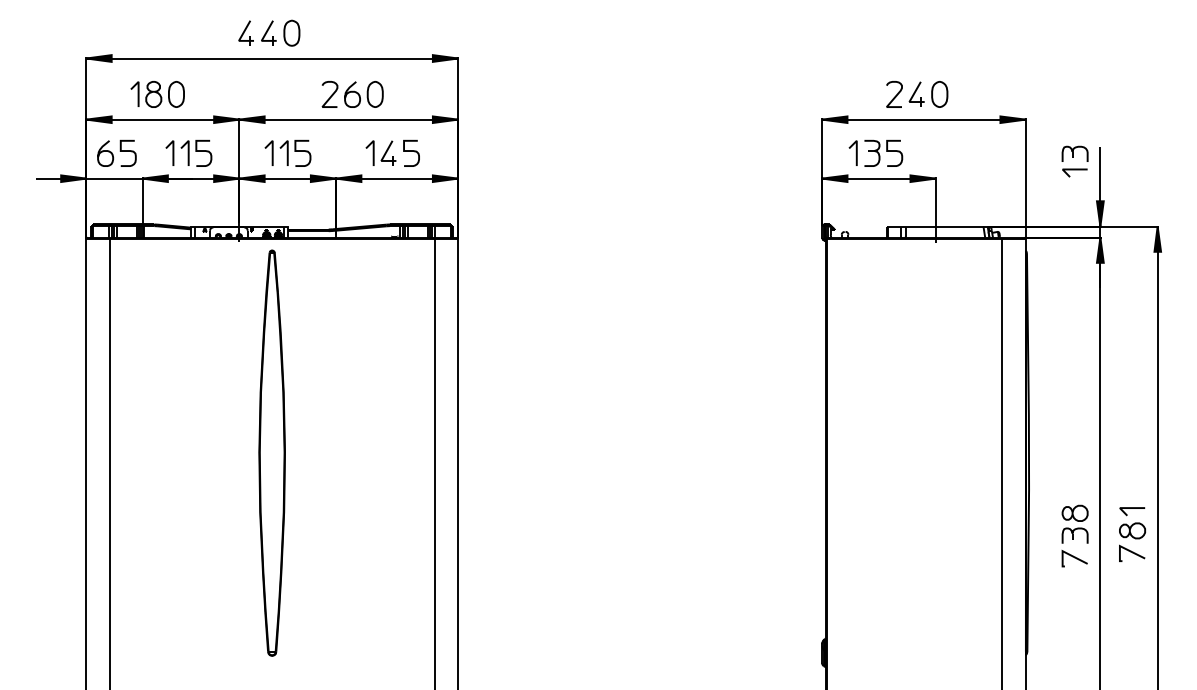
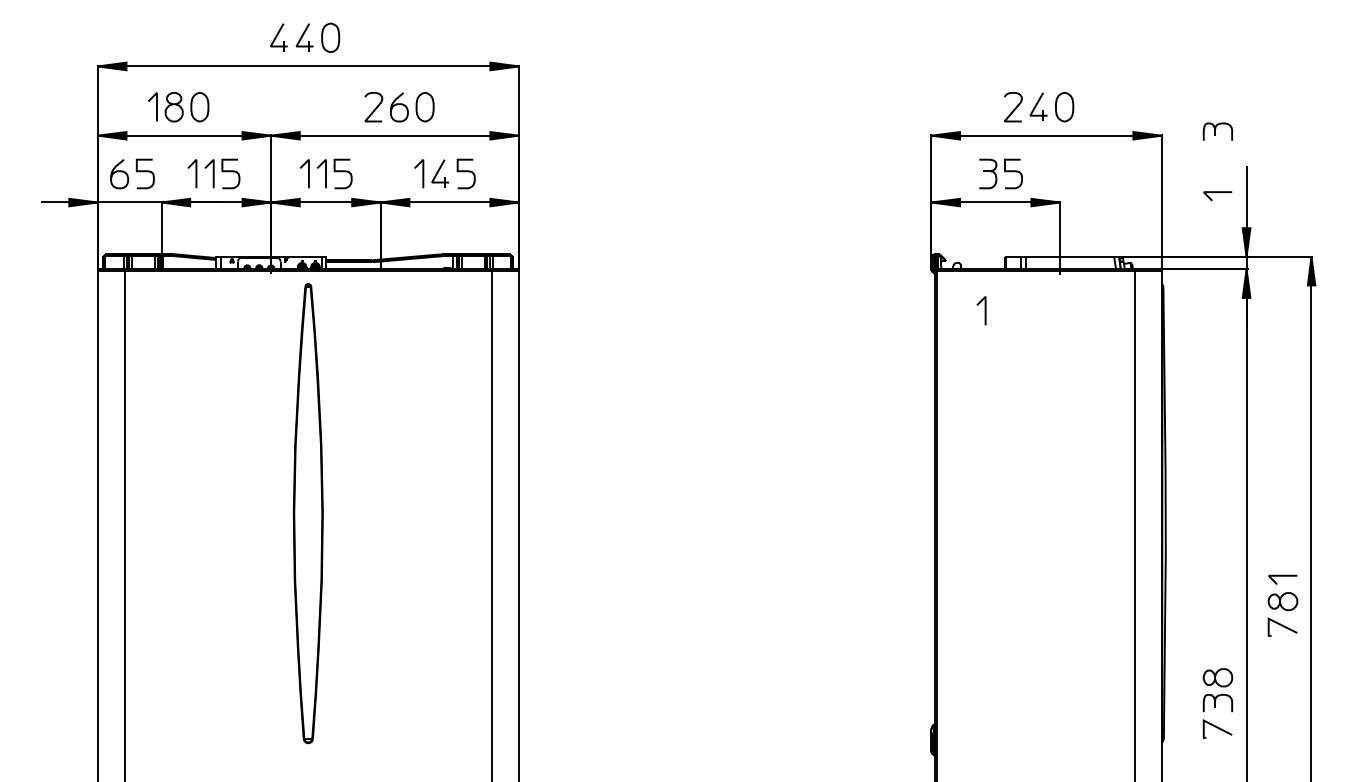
line: (855, 153) -> (984, 310), moved
part: (1074, 153) -> (1217, 131), moved
part: (1074, 536) -> (1217, 703), moved

